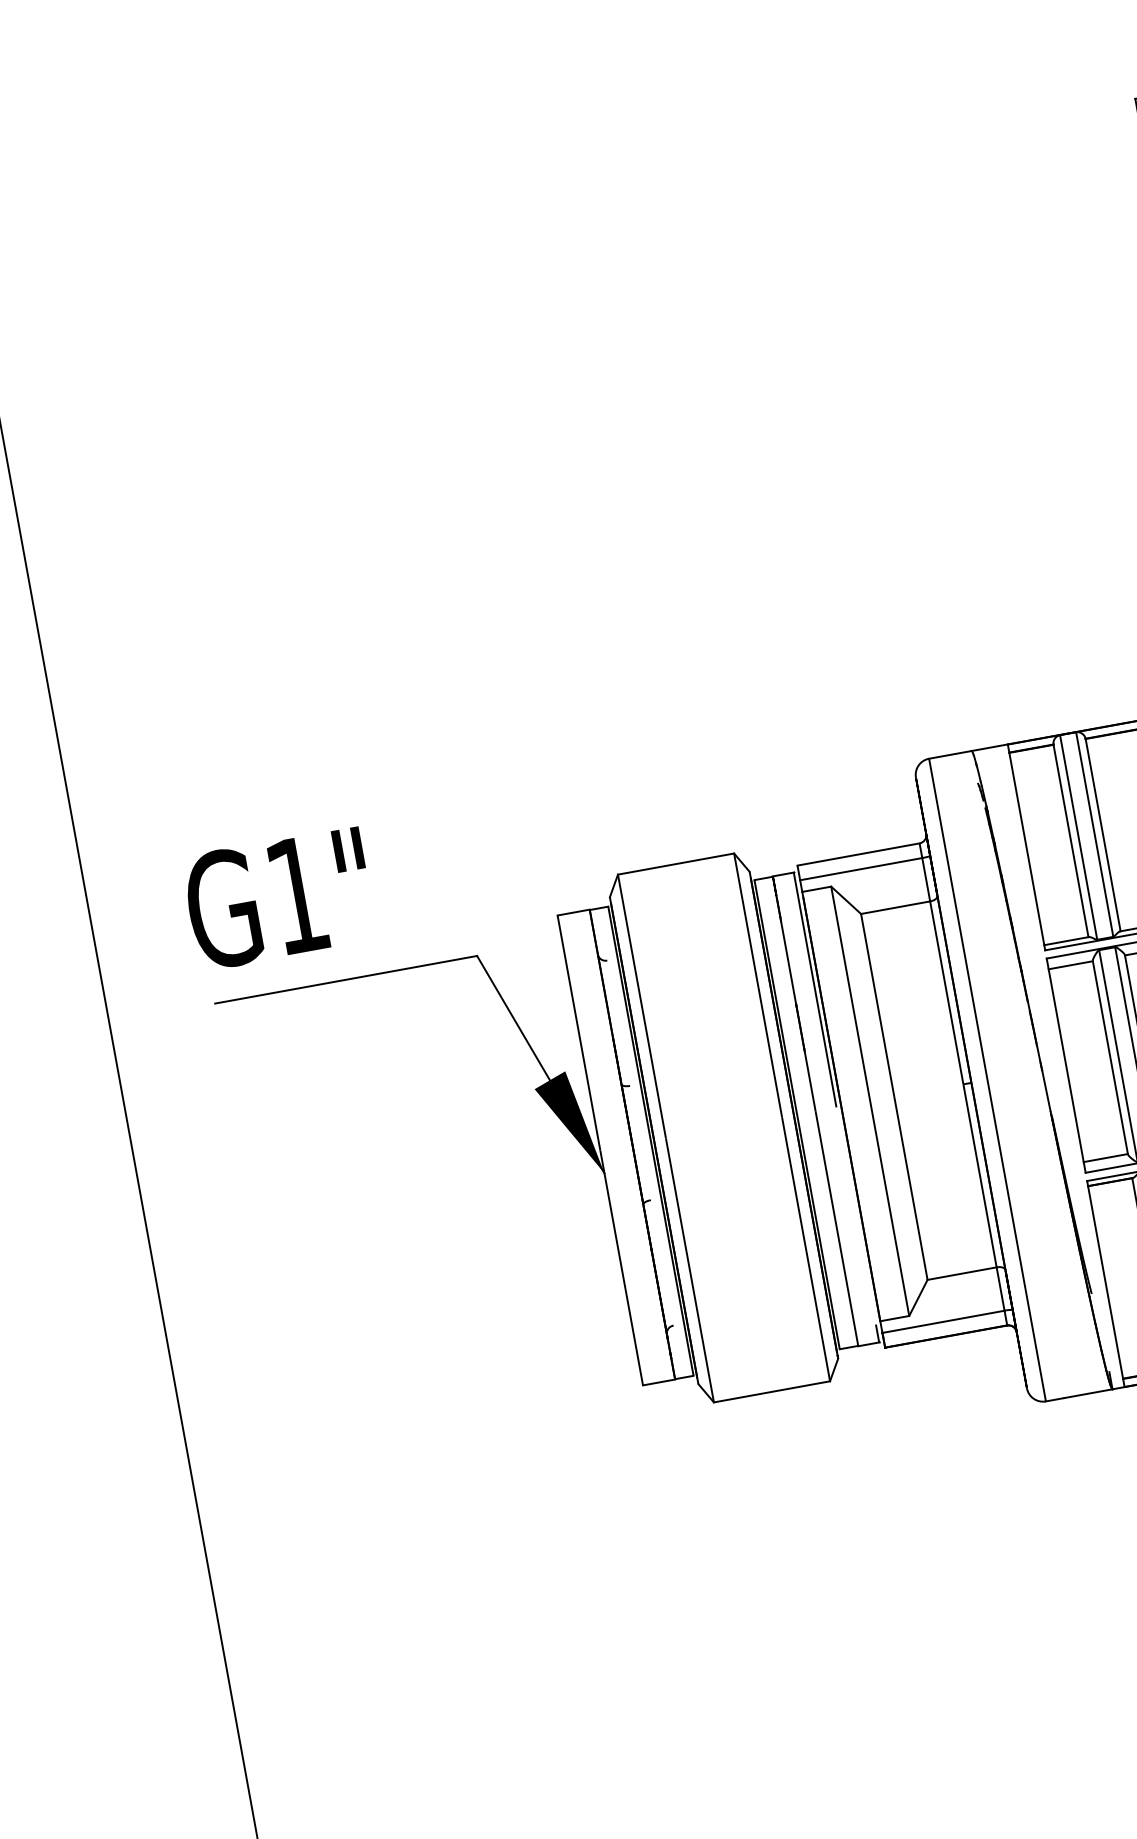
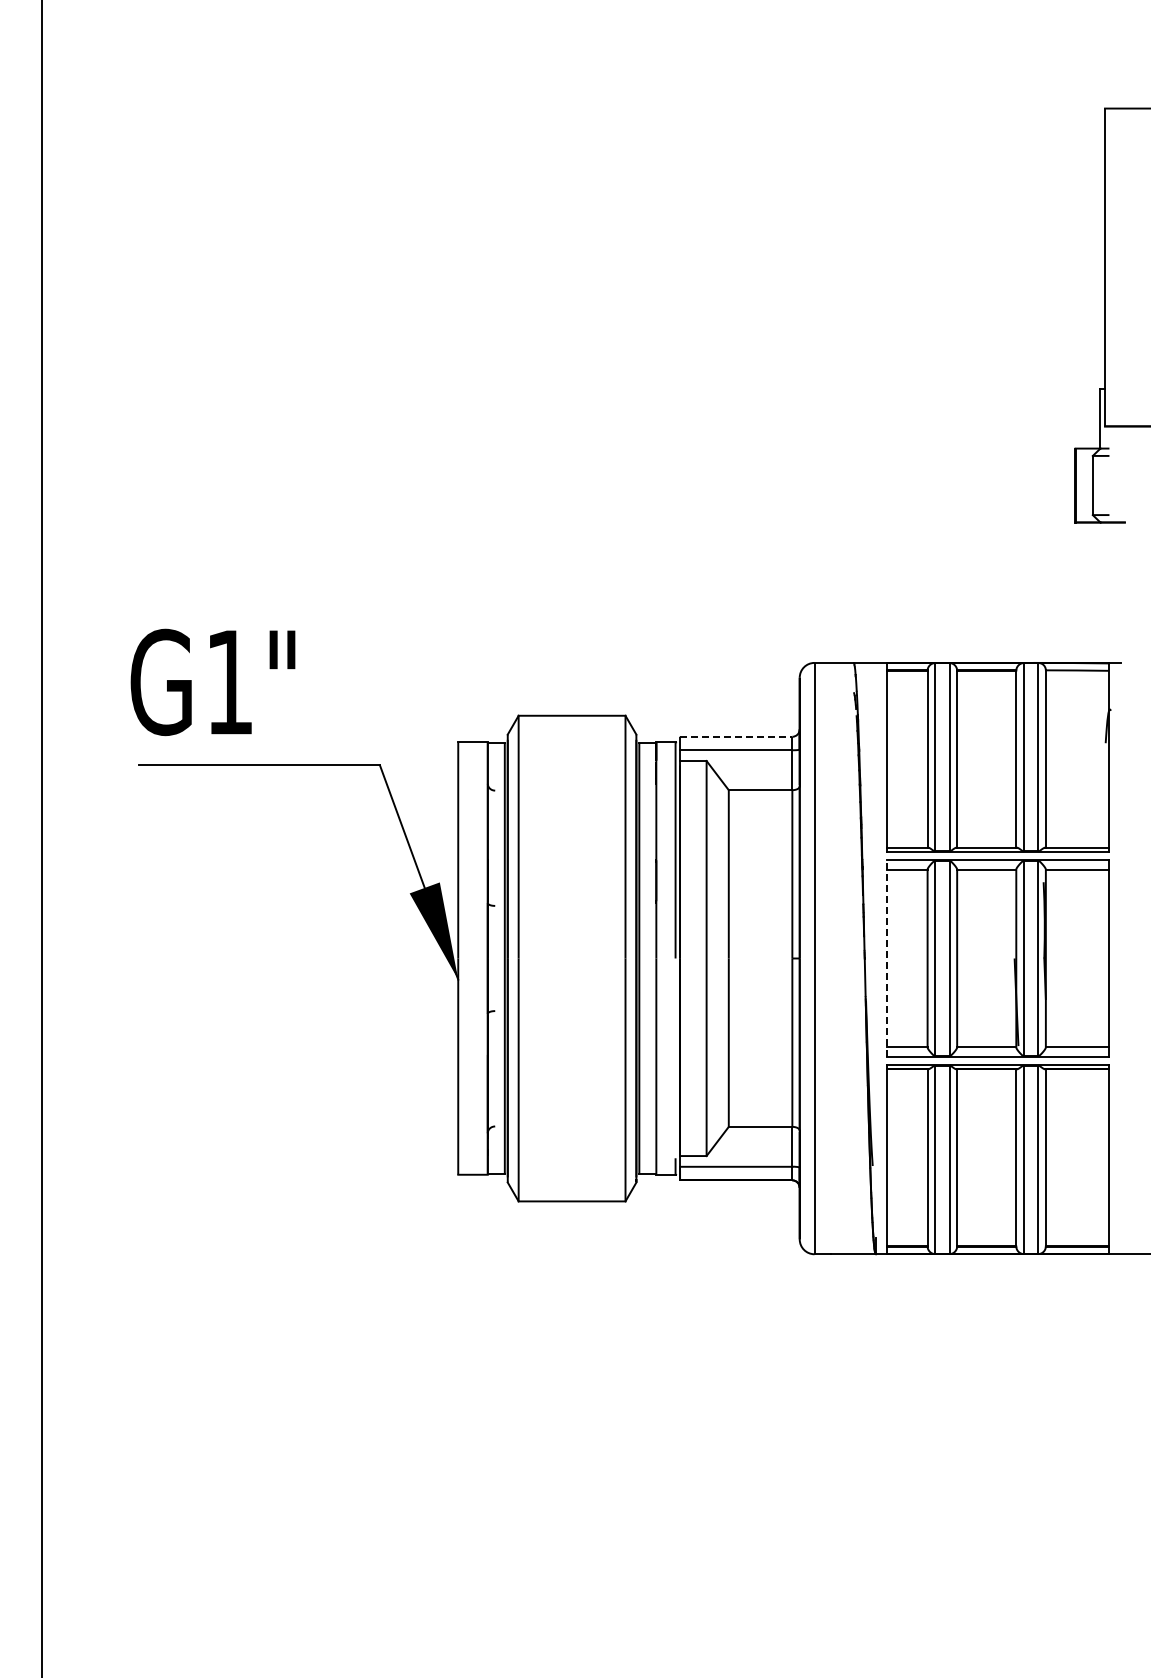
line: (858, 854) -> (736, 736), solid -> dashed
line: (1065, 1065) -> (886, 958), solid -> dashed

